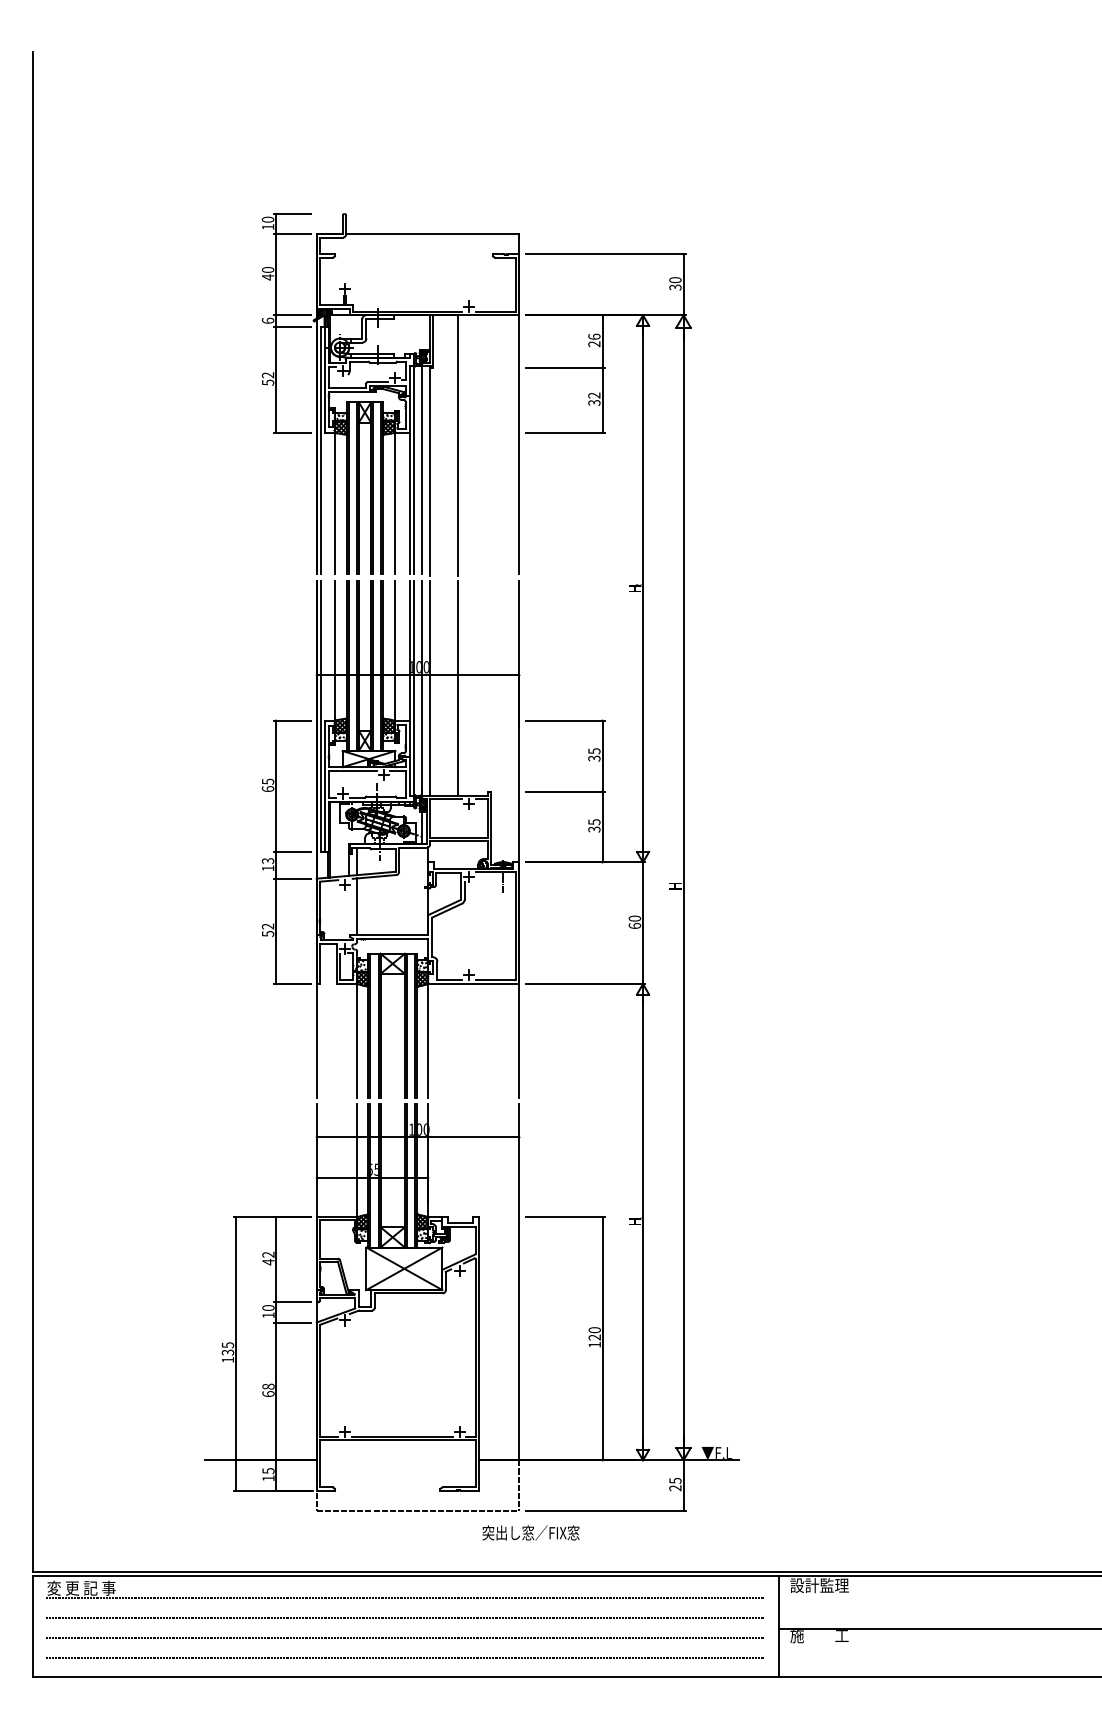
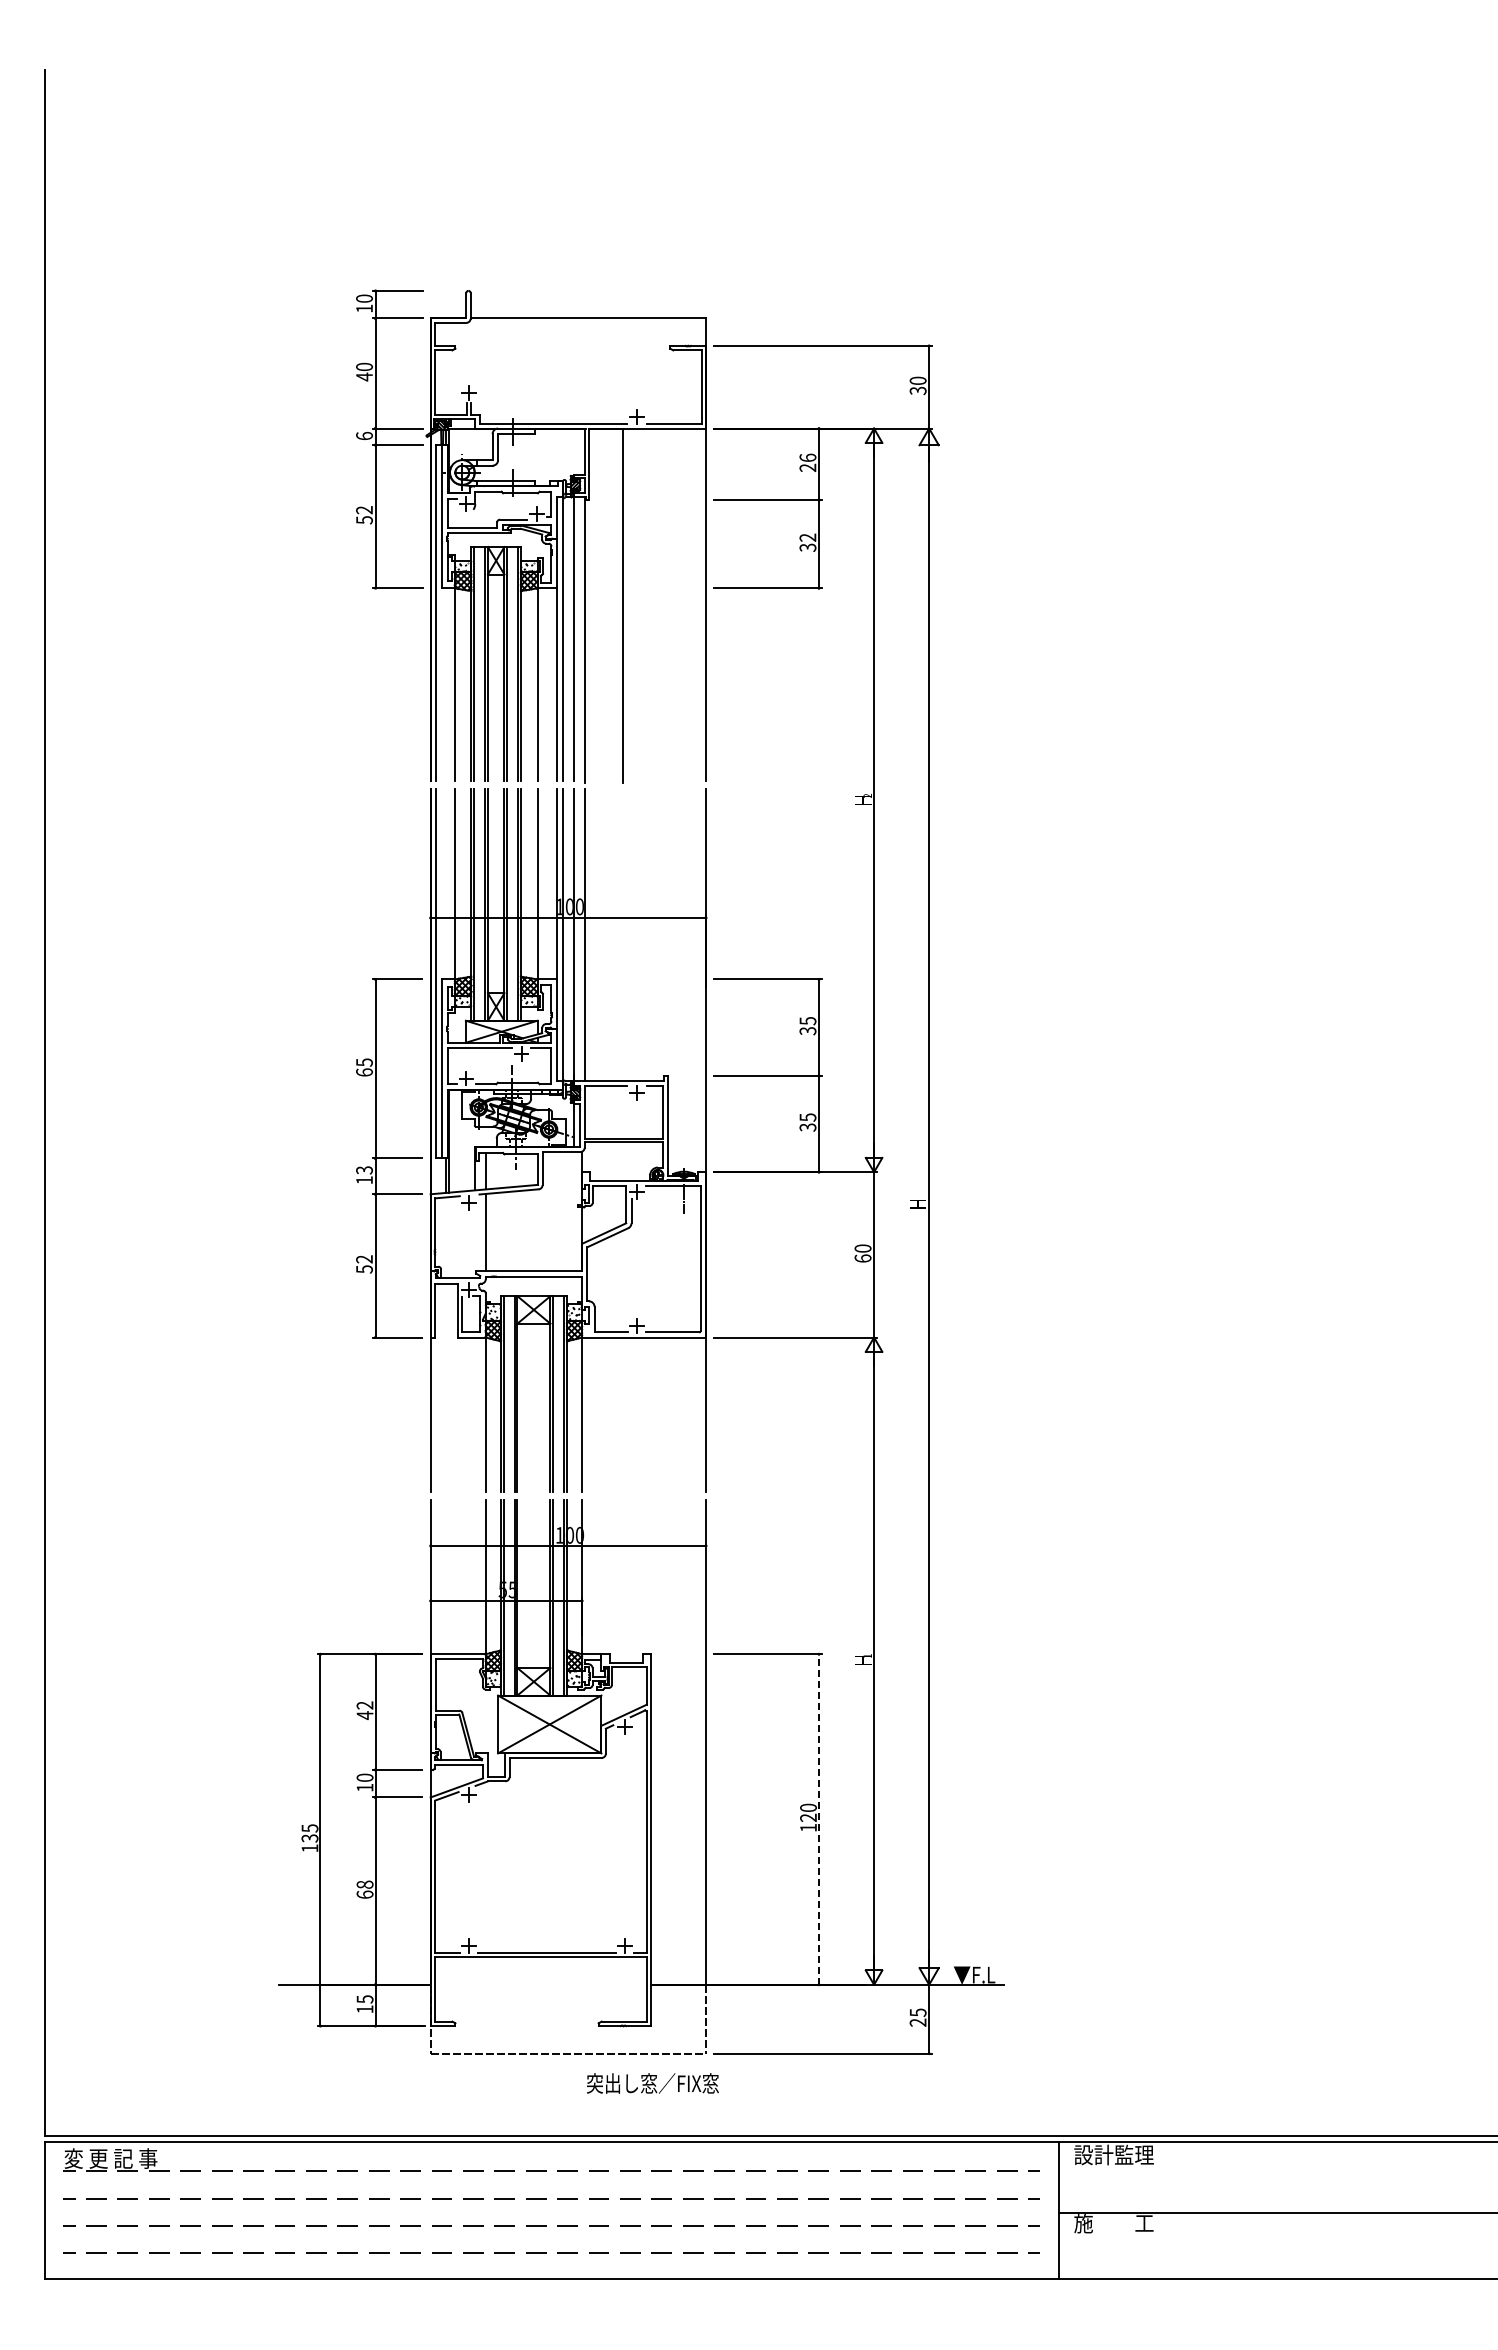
line: (458, 688) -> (623, 935), removed
line: (602, 1338) -> (819, 1819), solid -> dashed
text: (530, 1532) -> (652, 2083), moved

